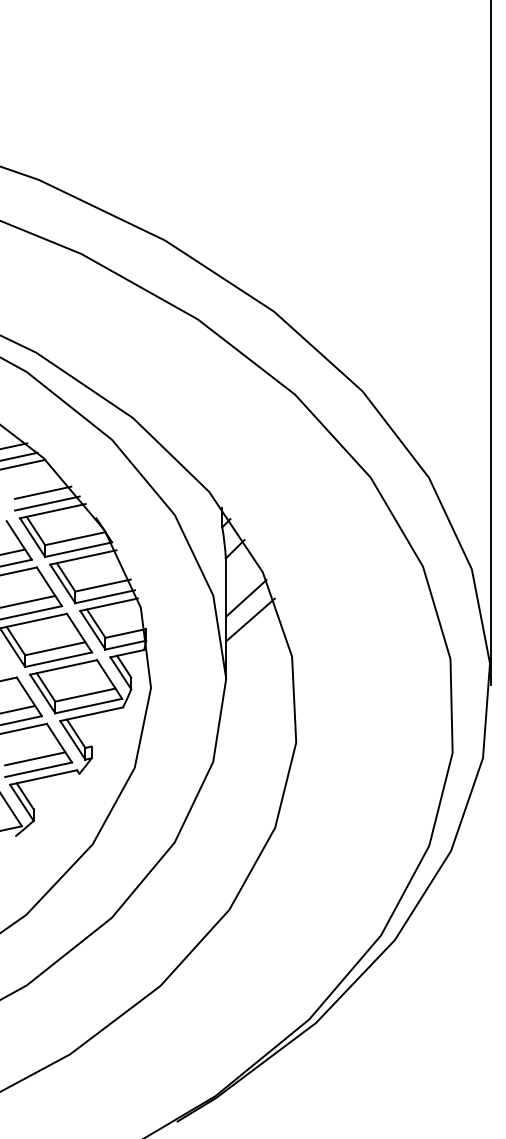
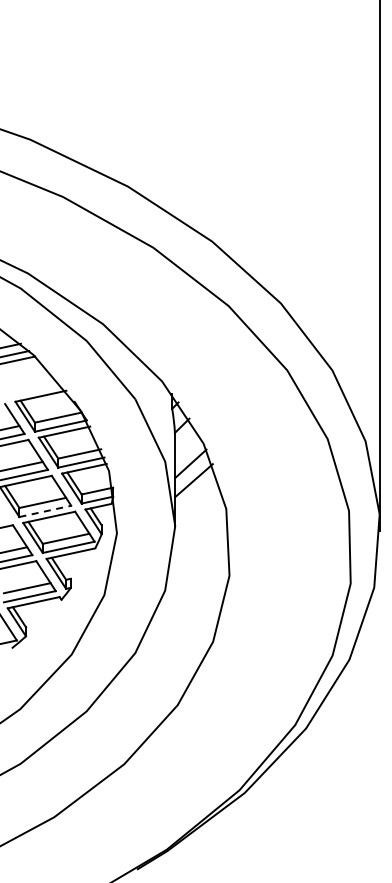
line: (43, 492) -> (33, 381), removed
line: (47, 502) -> (36, 389), removed
line: (58, 659) -> (45, 511), solid -> dashed

